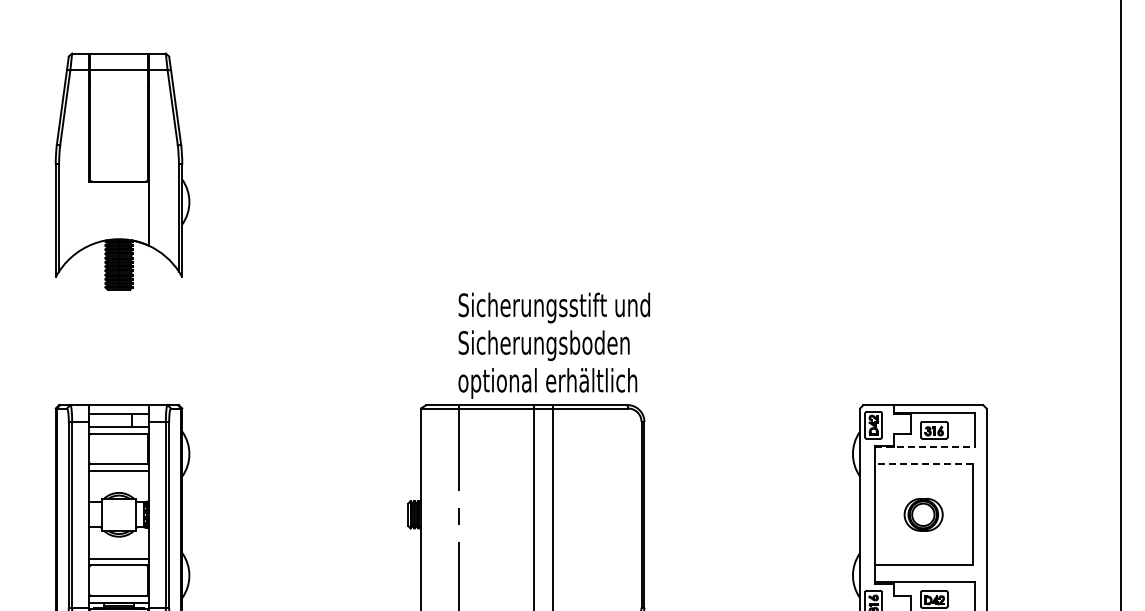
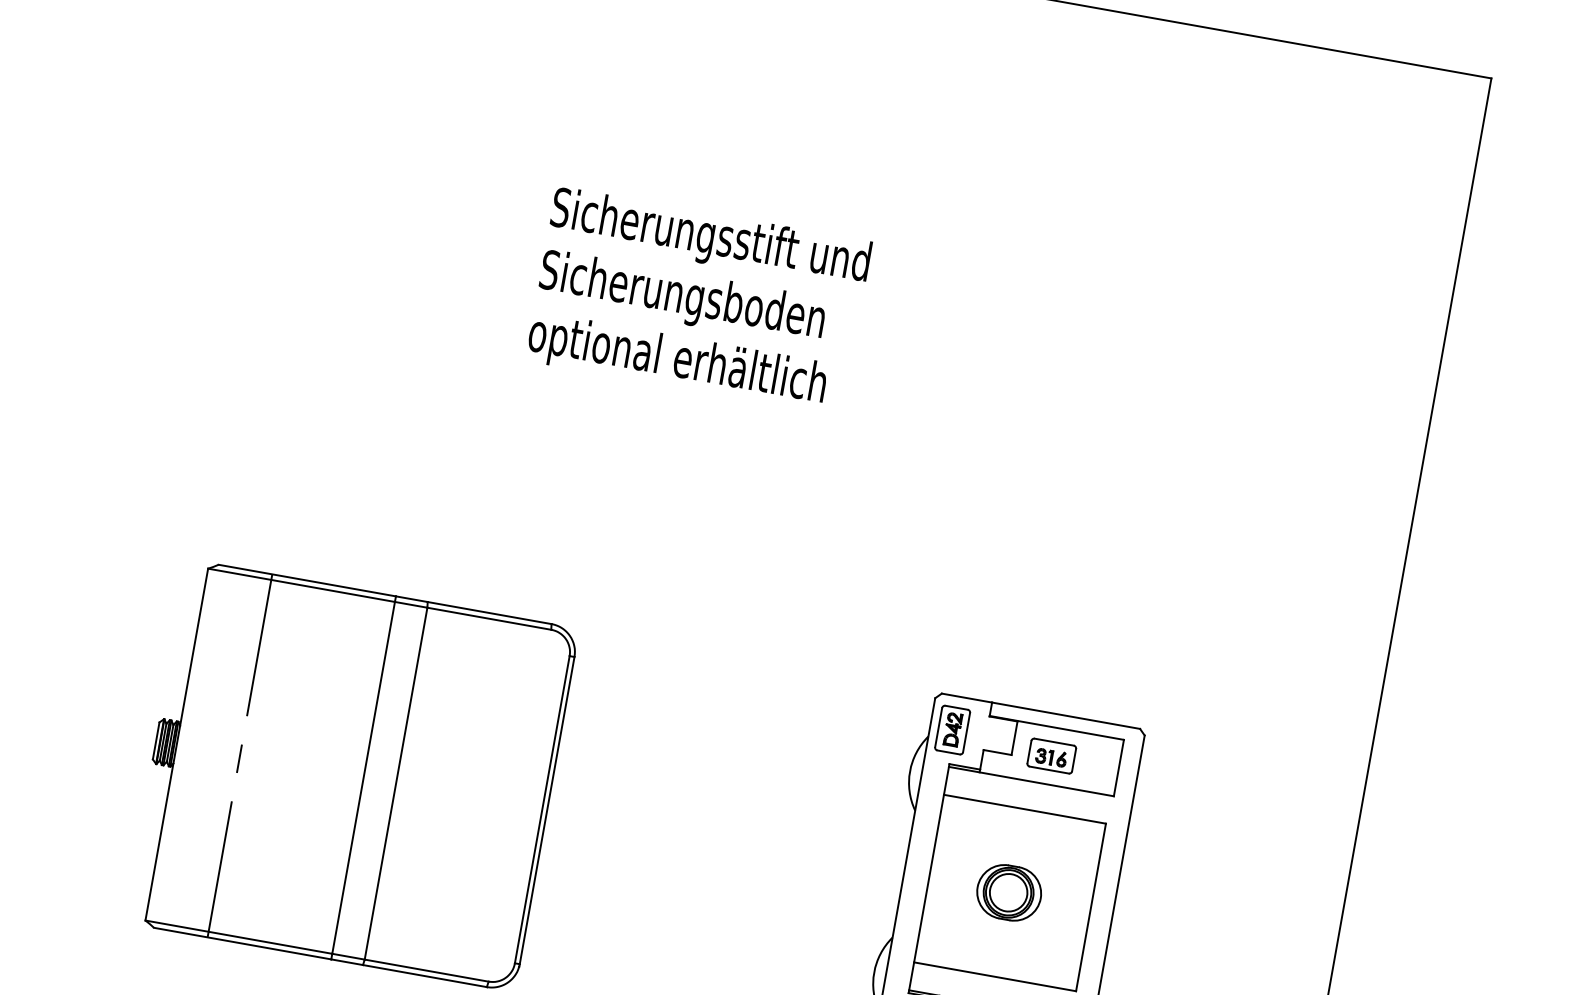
text: (553, 345) -> (697, 300), moved
line: (925, 447) -> (1032, 781), dashed -> solid
line: (924, 464) -> (1025, 809), dashed -> solid

